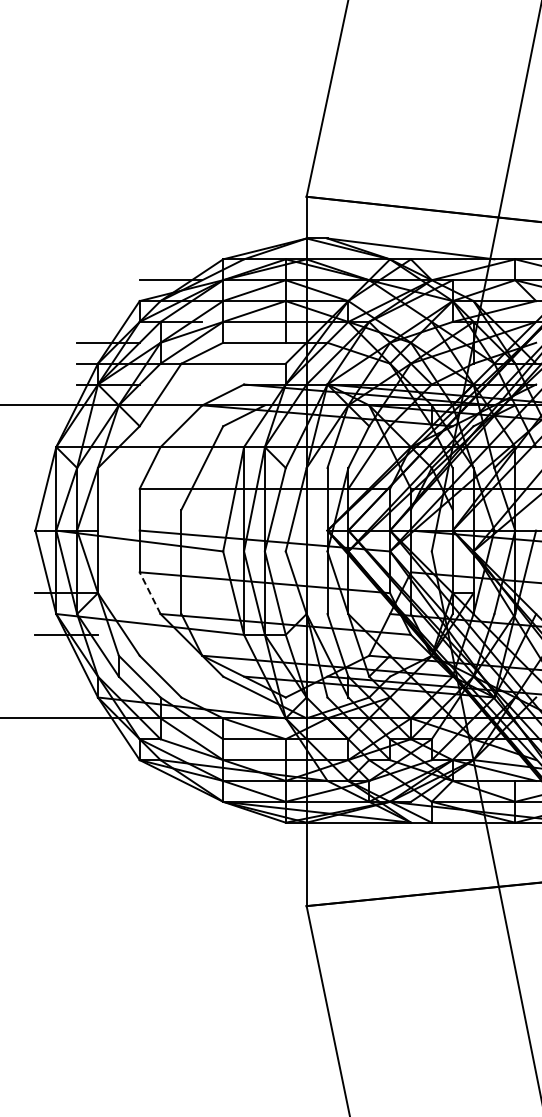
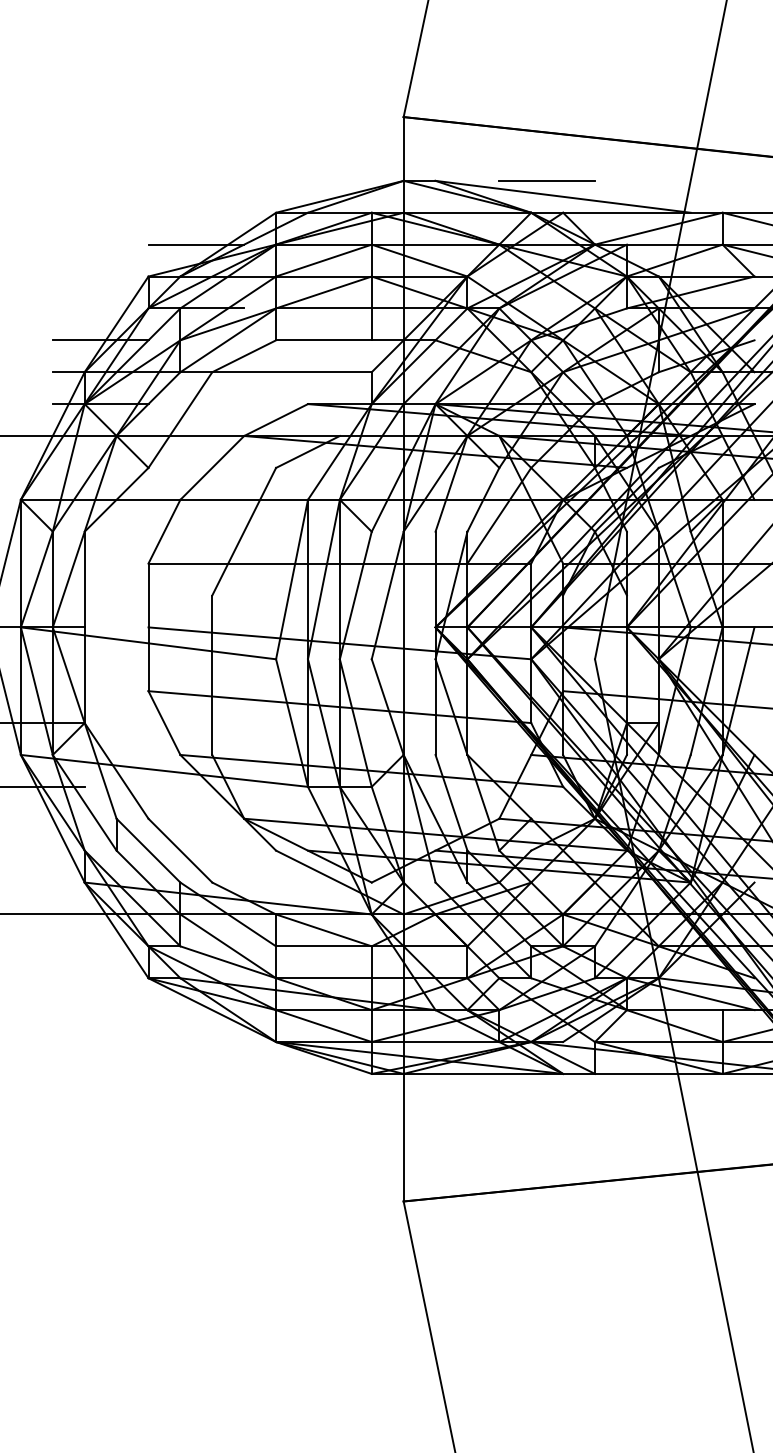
line: (400, 238) -> (547, 180), added
line: (149, 592) -> (163, 722), dashed -> solid

